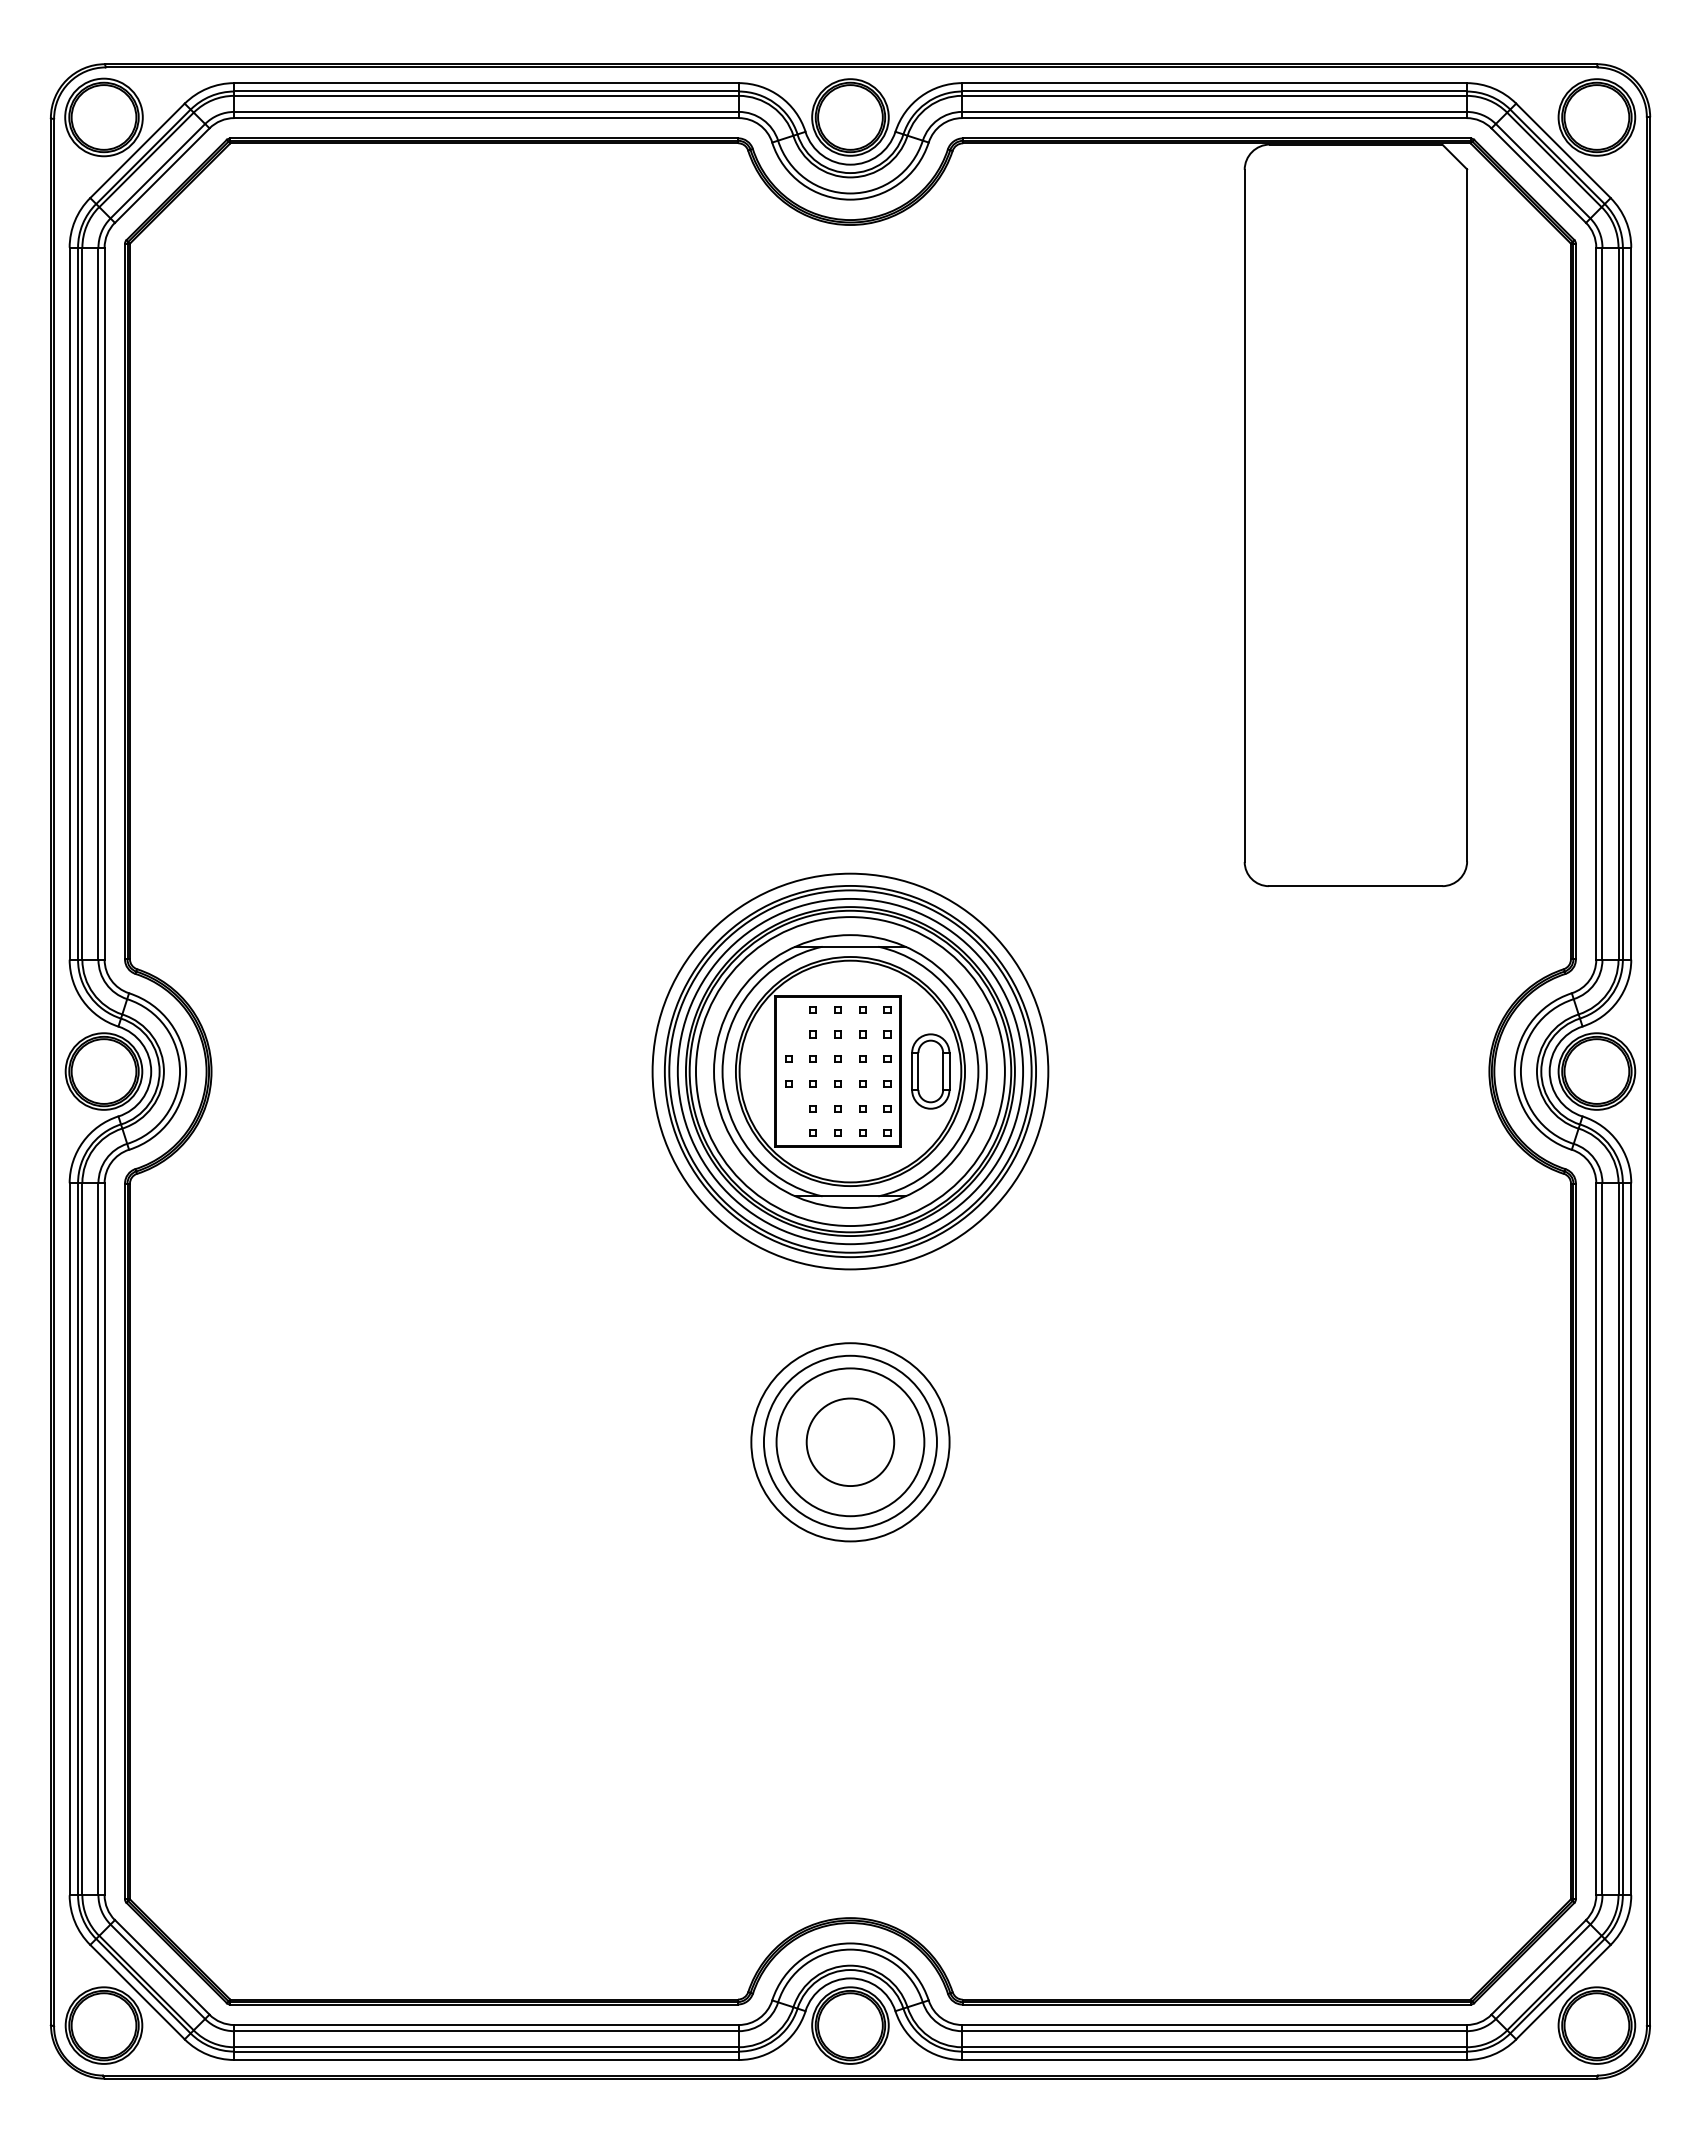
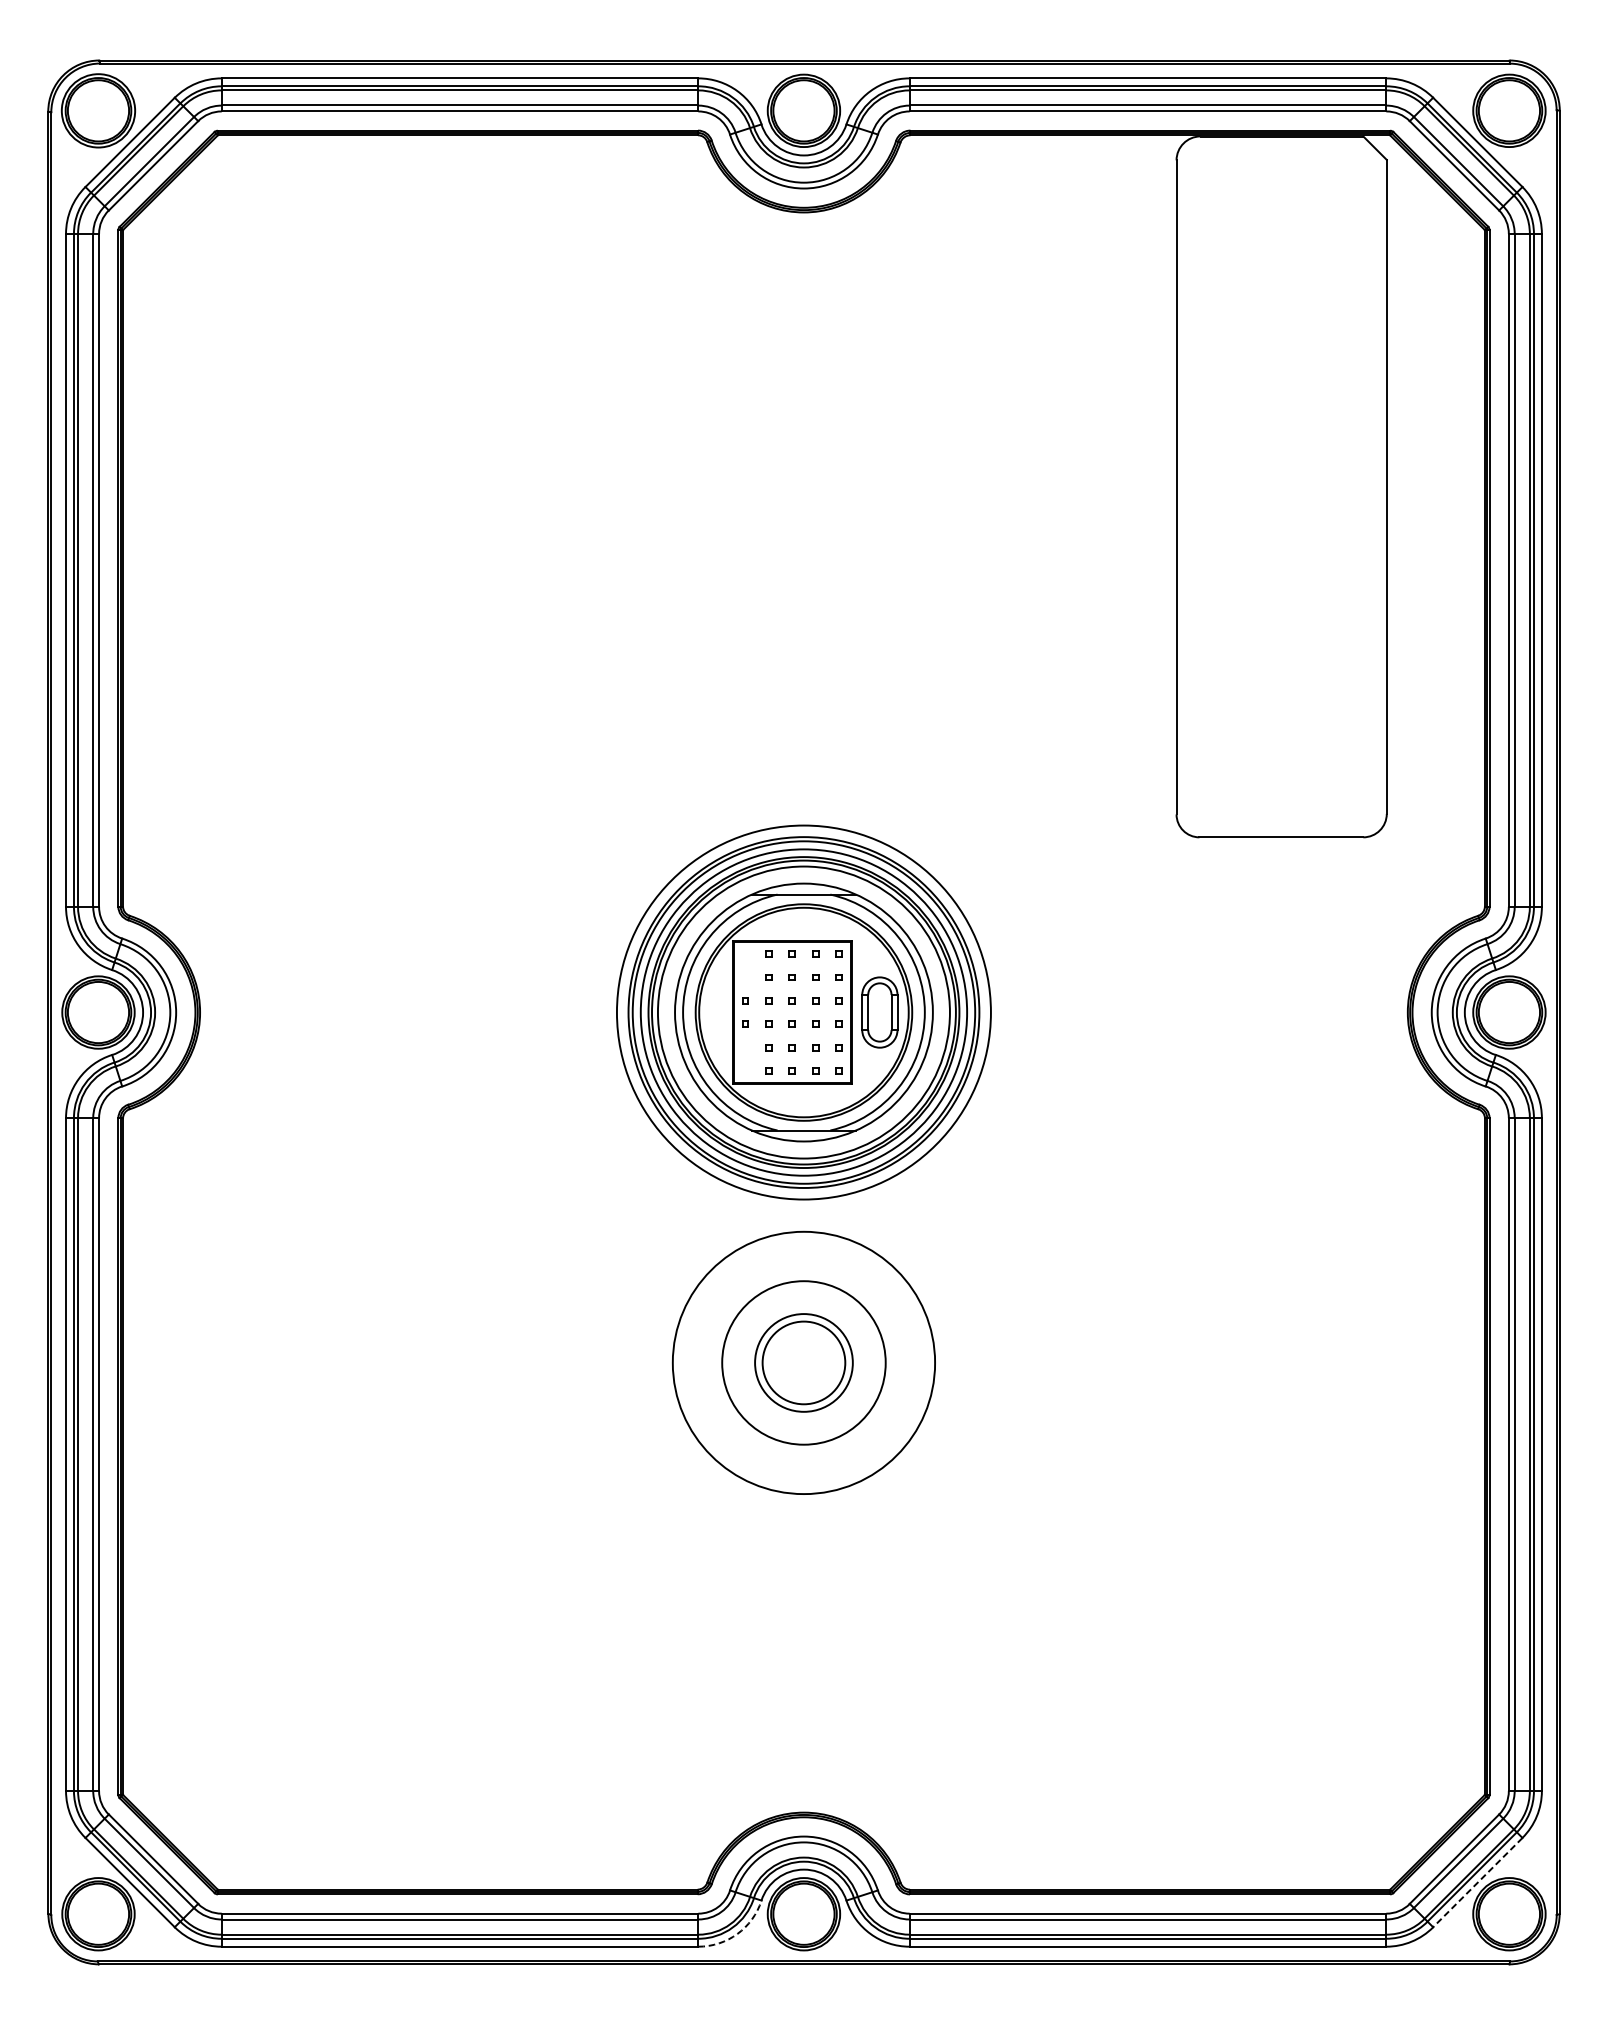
circle: (850, 1442) -> (804, 1363), size x0.7
circle: (850, 1442) -> (804, 1363), size x1.4
line: (1563, 1992) -> (1477, 1882), solid -> dashed
arc: (780, 2046) -> (737, 1933), solid -> dashed

